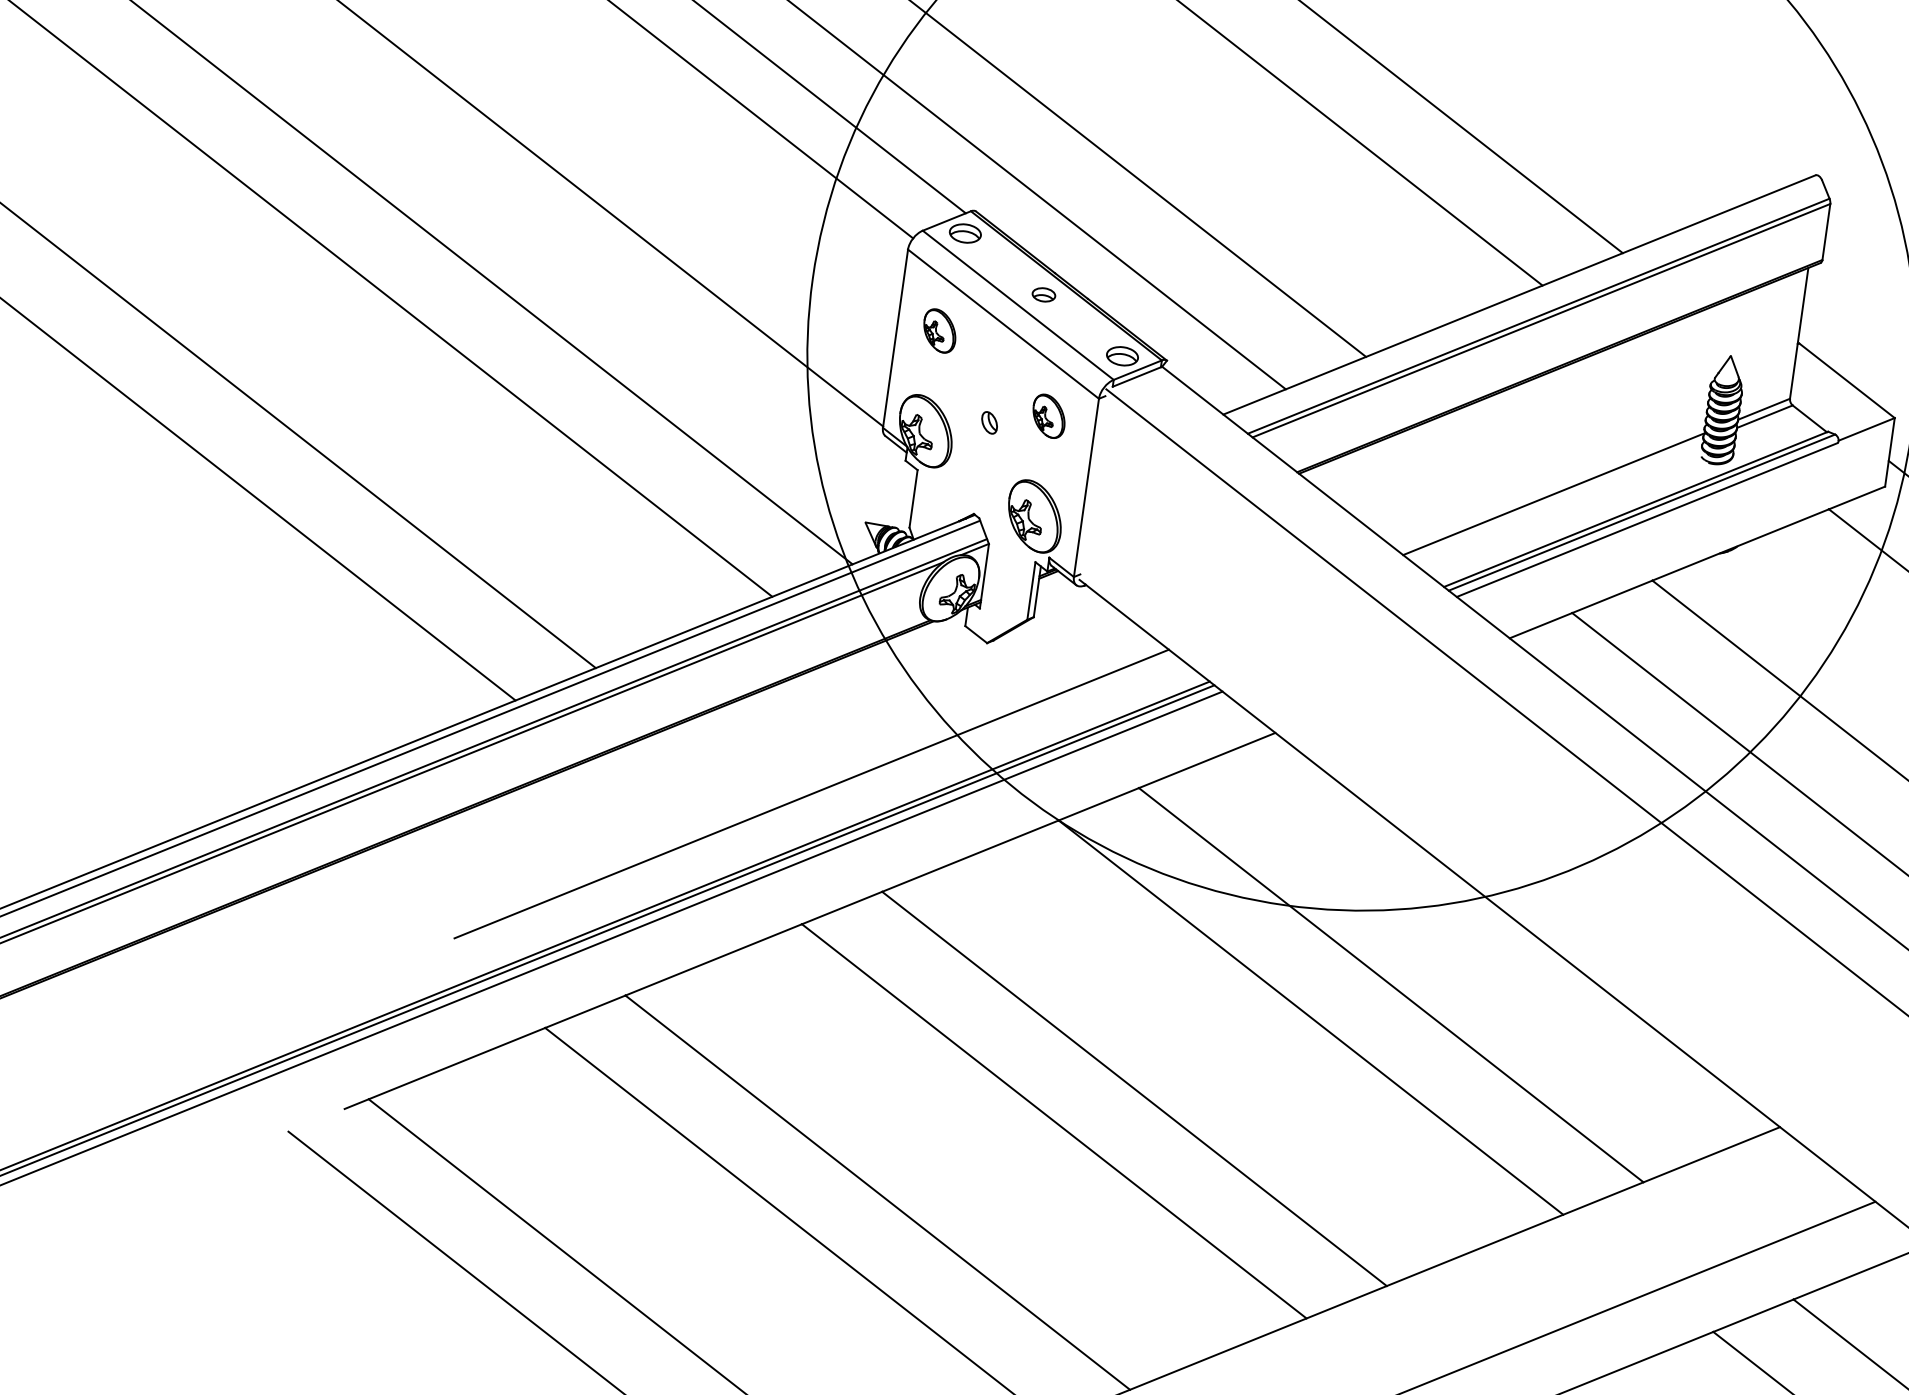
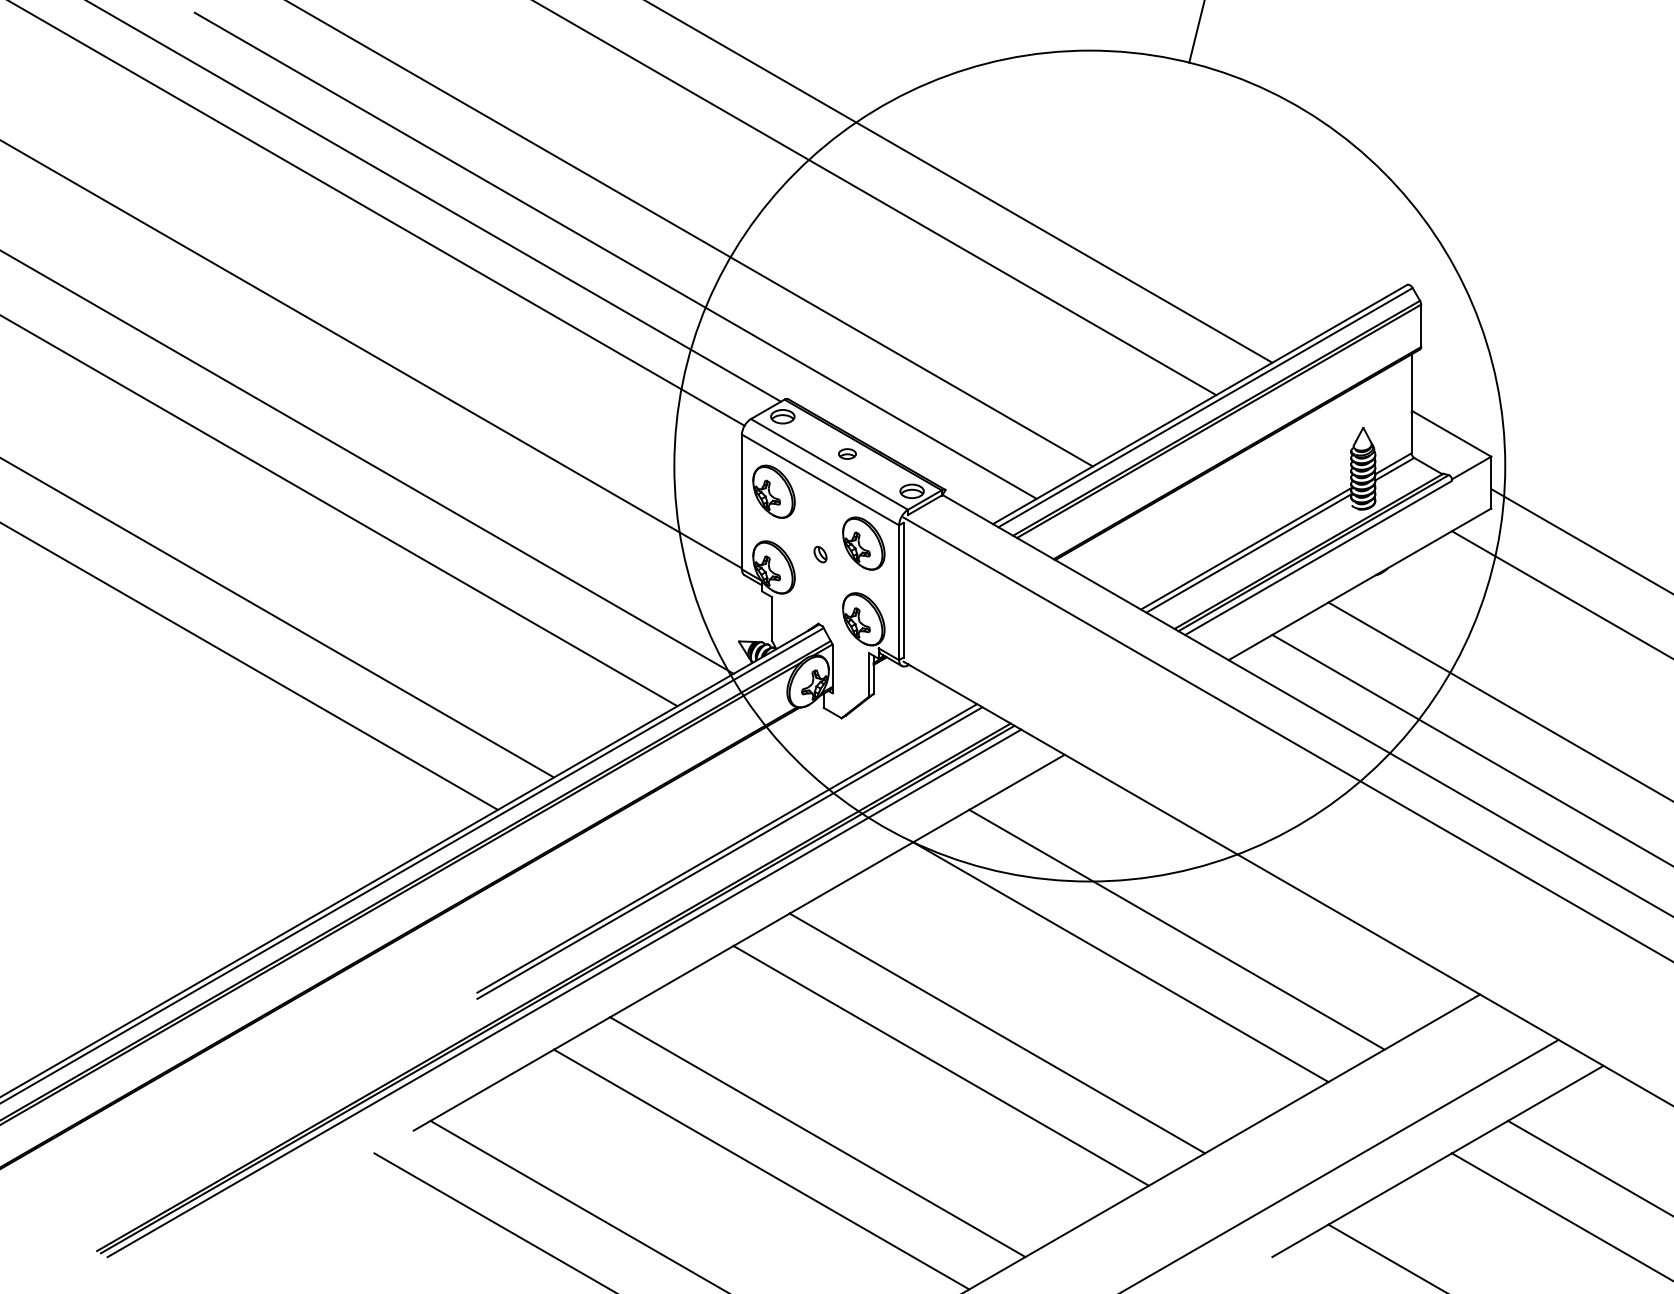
line: (1526, 299) -> (1205, 407), added
part: (939, 330) -> (773, 491), size x1.67
part: (1048, 416) -> (863, 543), size x1.67
line: (1092, 484) -> (903, 589), added
line: (1557, 499) -> (1249, 552), added
line: (813, 799) -> (729, 852), added

